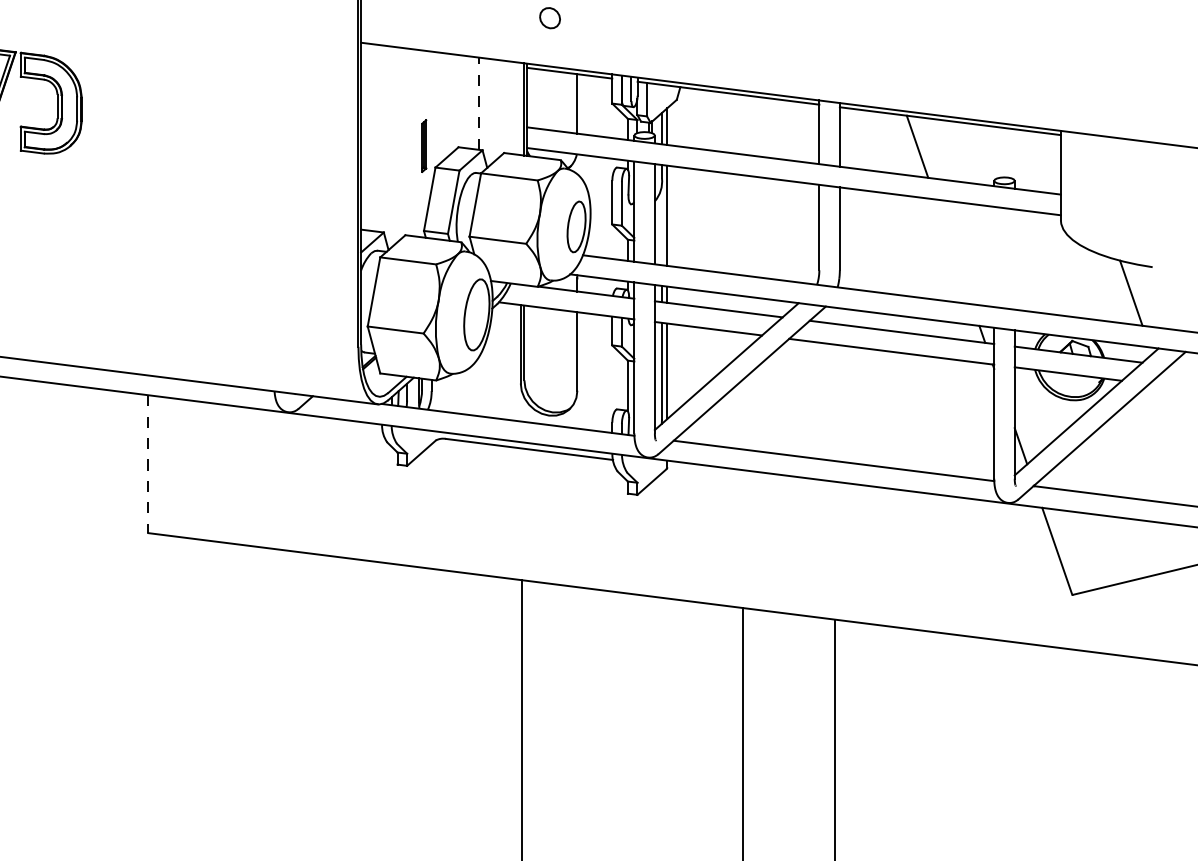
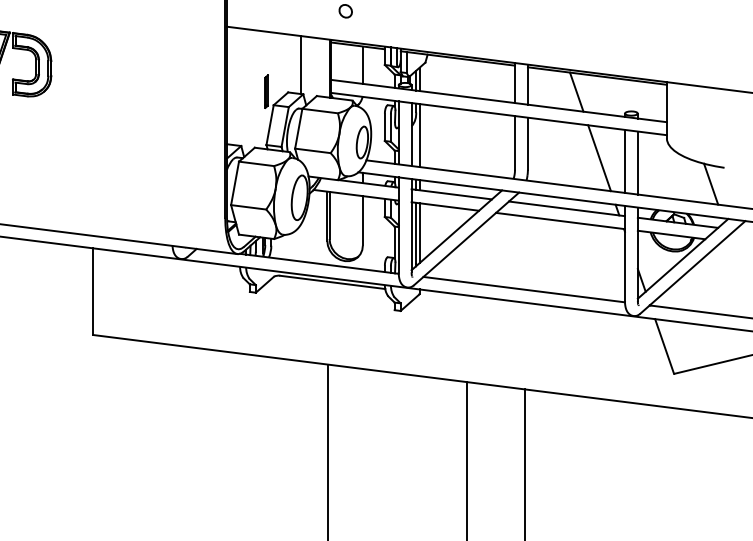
line: (478, 104) -> (300, 65), dashed -> solid
line: (953, 252) -> (599, 158), added
line: (993, 255) -> (624, 160), added
line: (1014, 258) -> (637, 162), added
line: (148, 465) -> (93, 292), dashed -> solid

